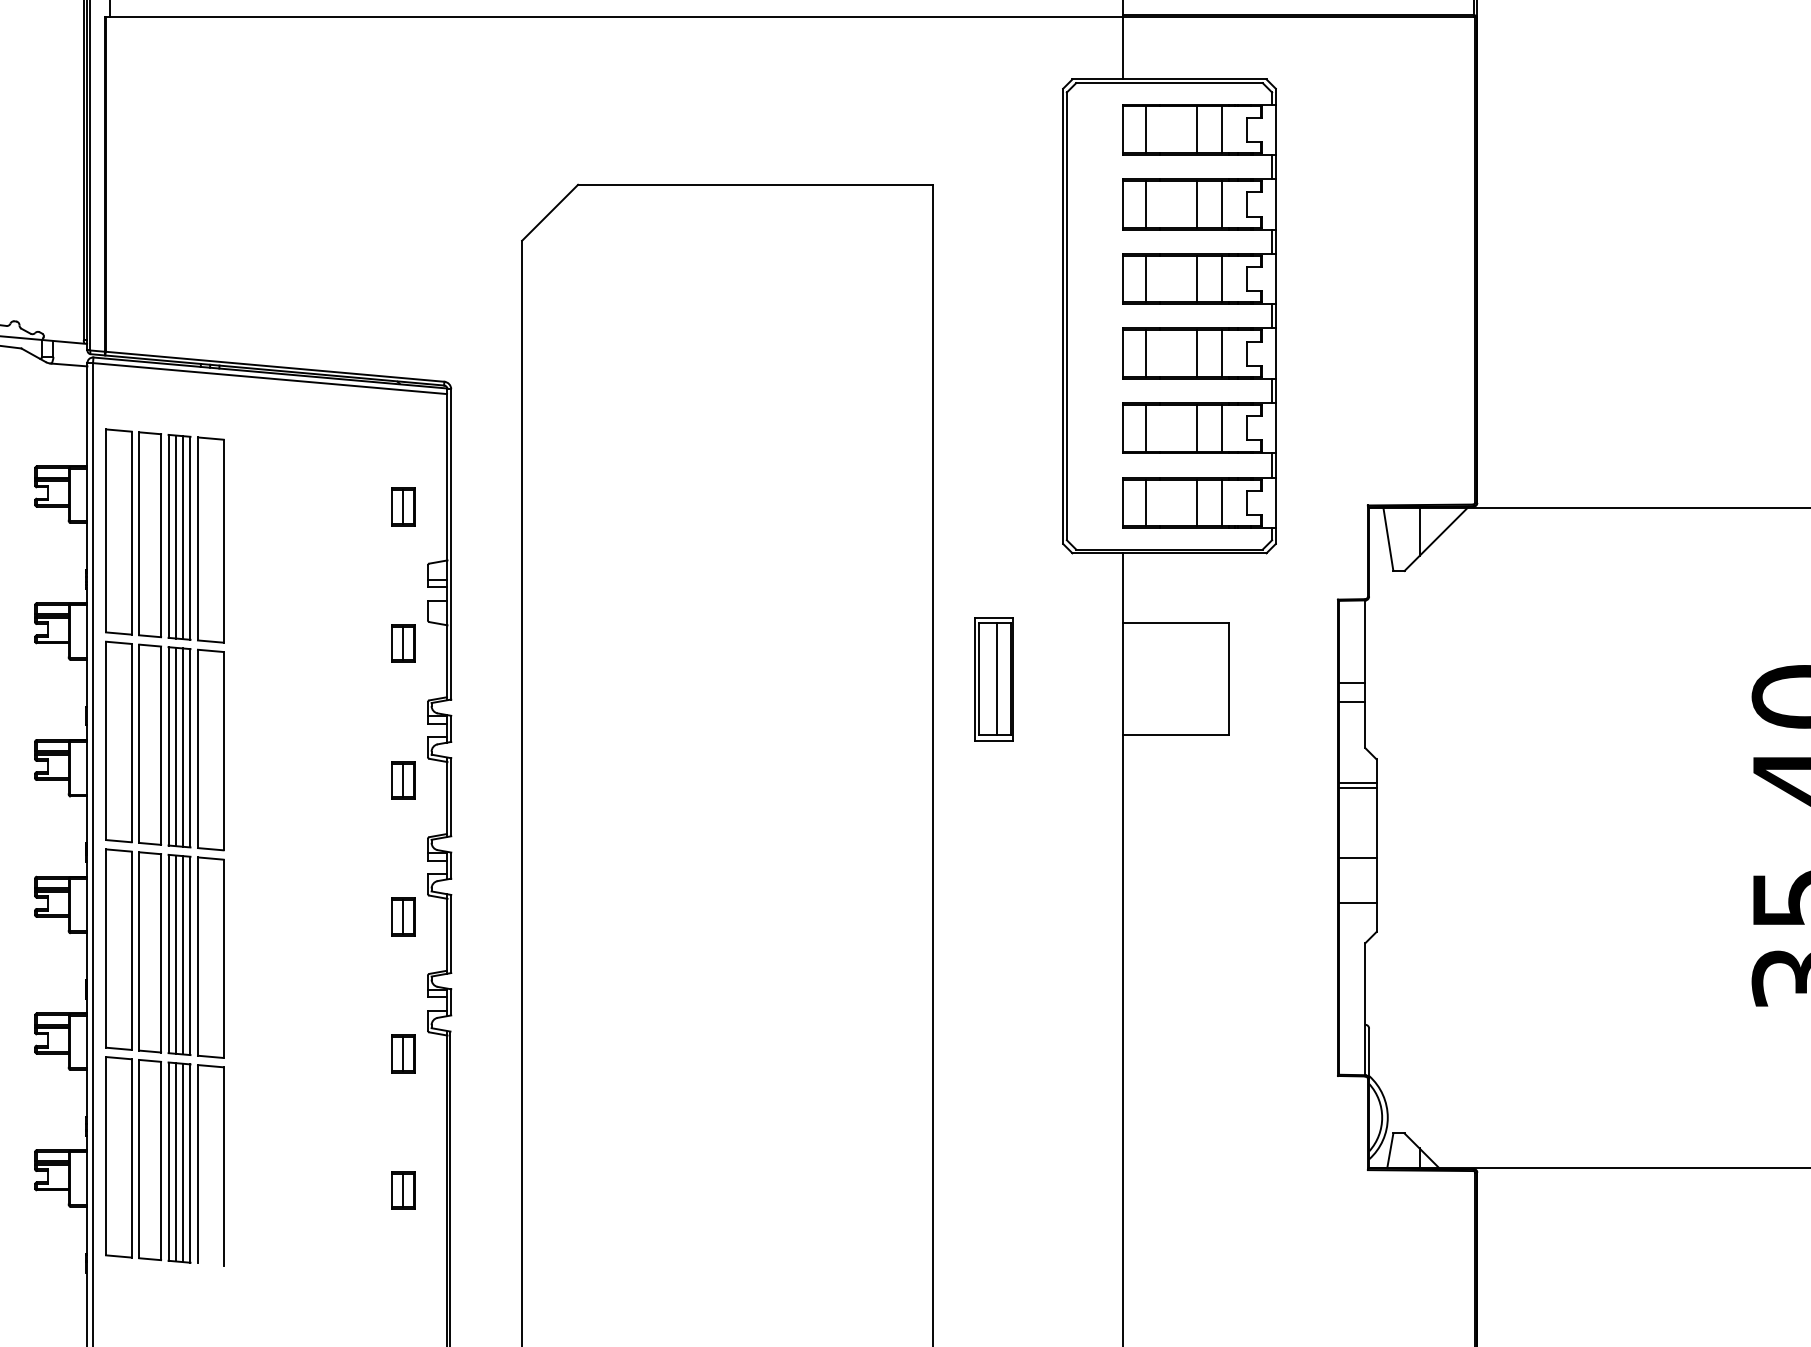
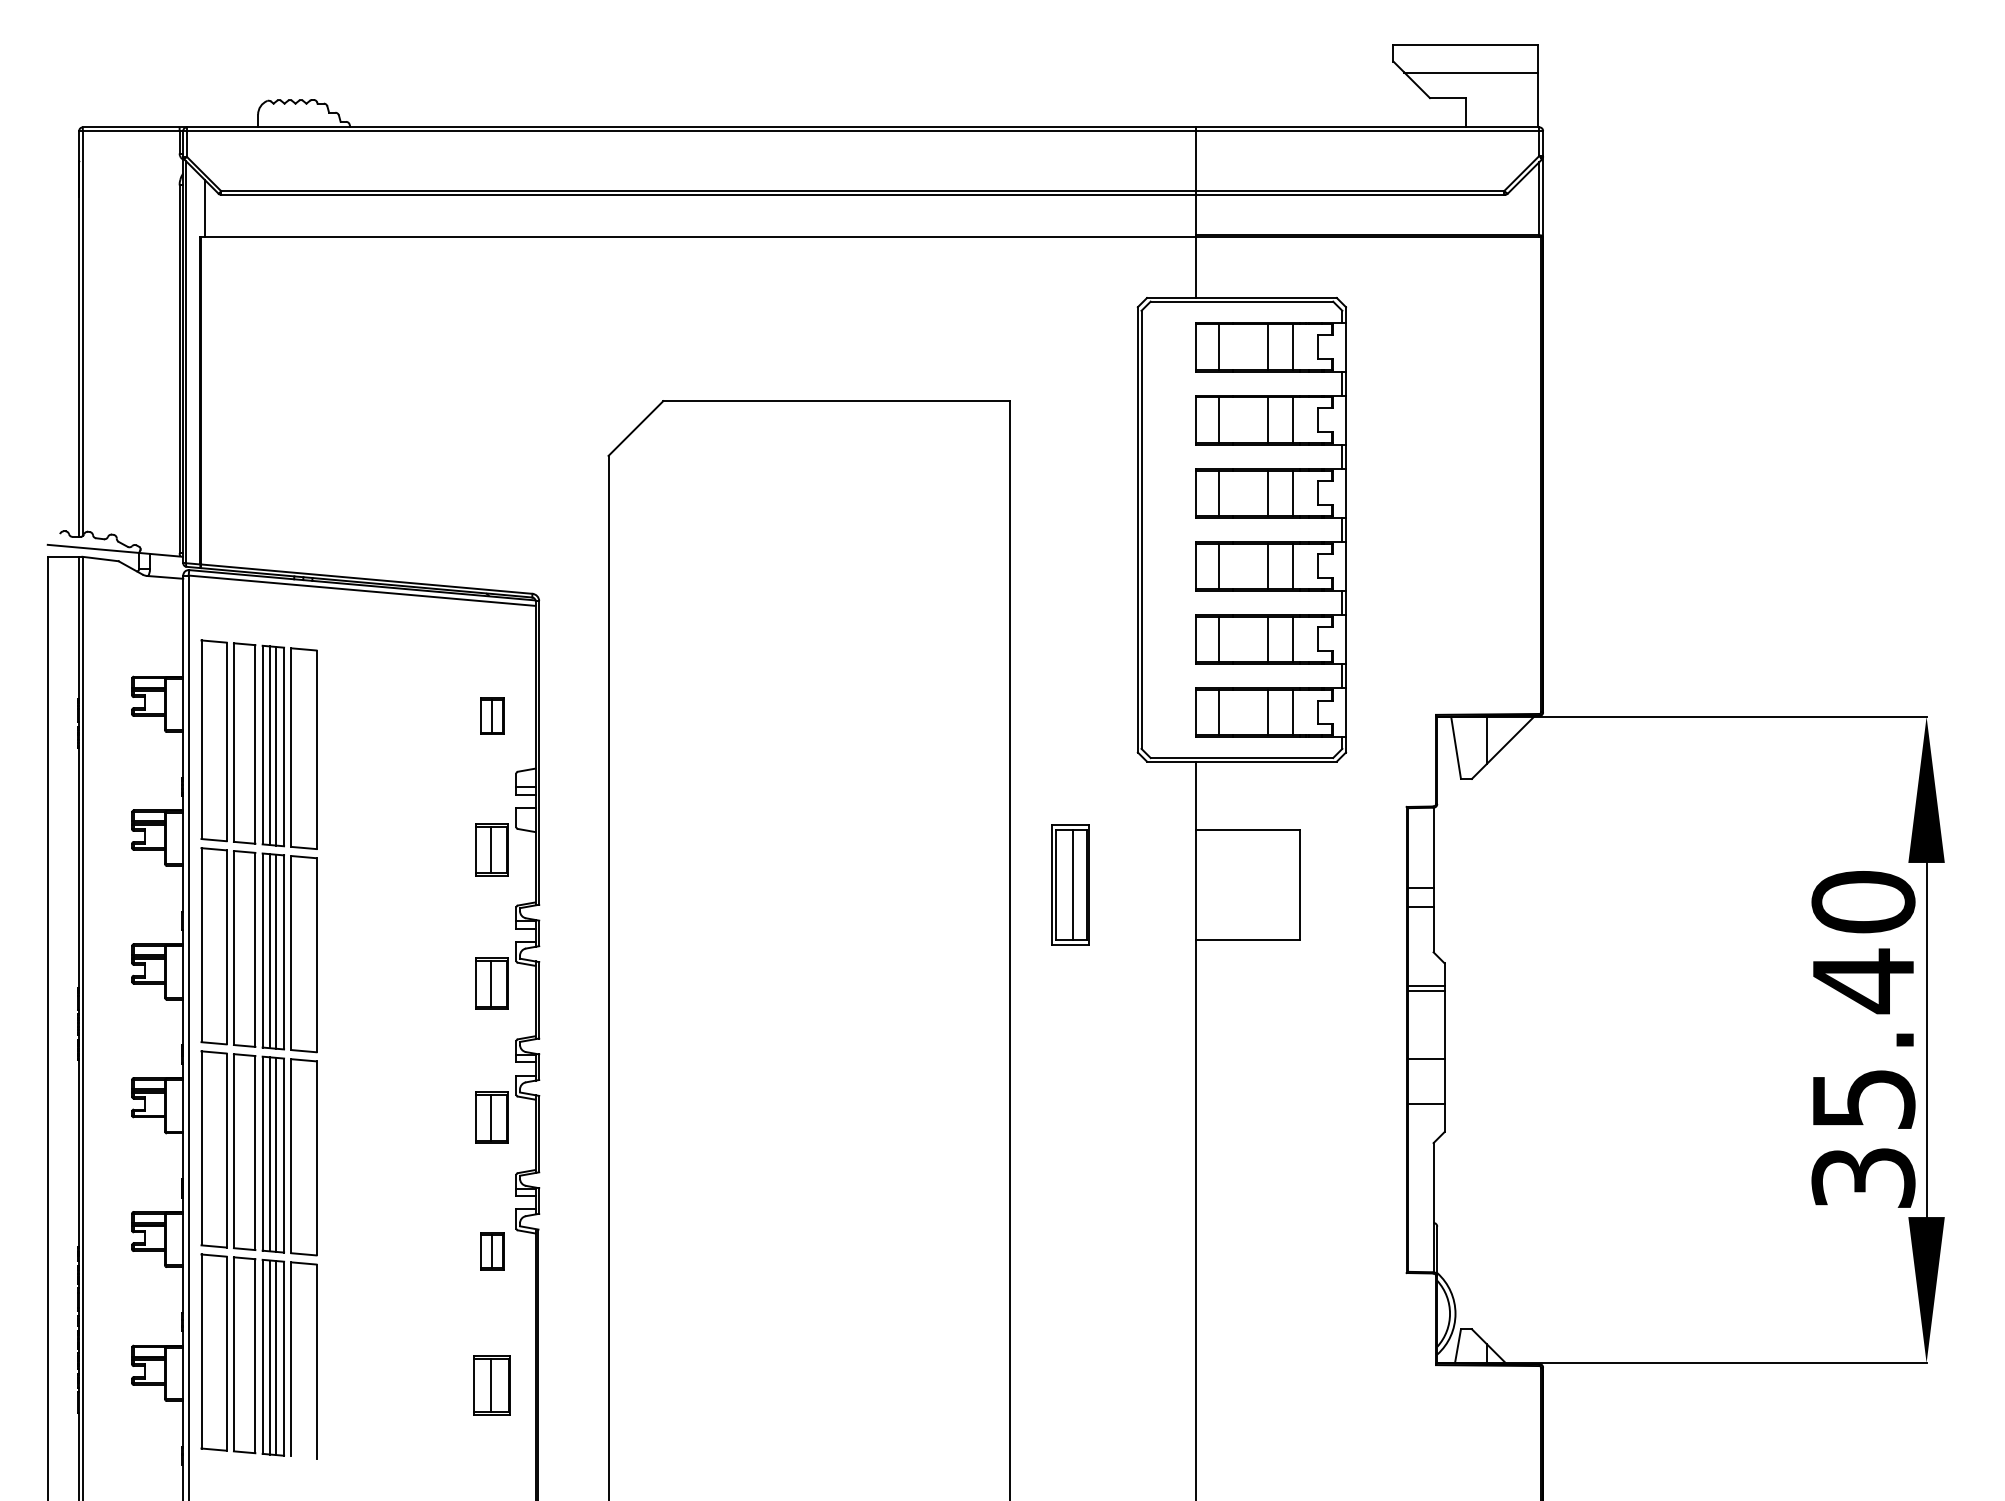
part: (403, 643) -> (492, 849), size x1.4
part: (403, 780) -> (492, 983), size x1.4
part: (403, 917) -> (492, 1117), size x1.4
part: (403, 1189) -> (492, 1384), size x1.6

